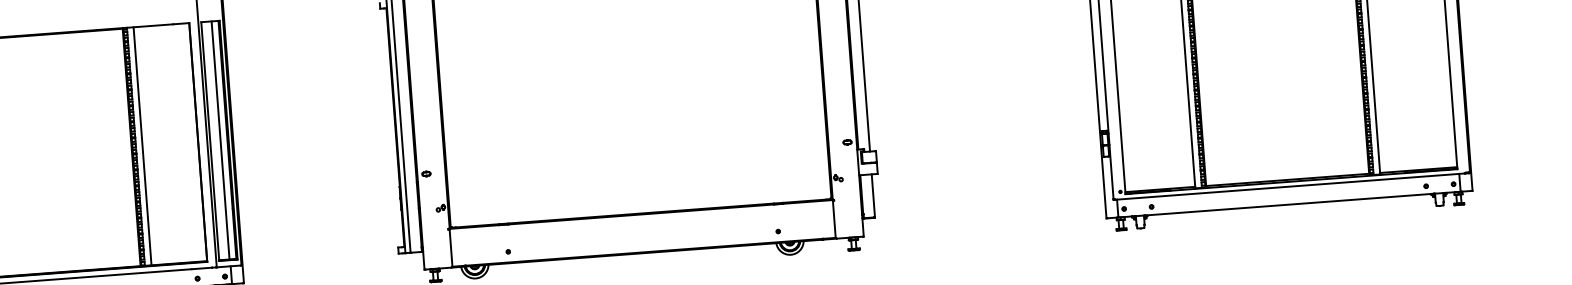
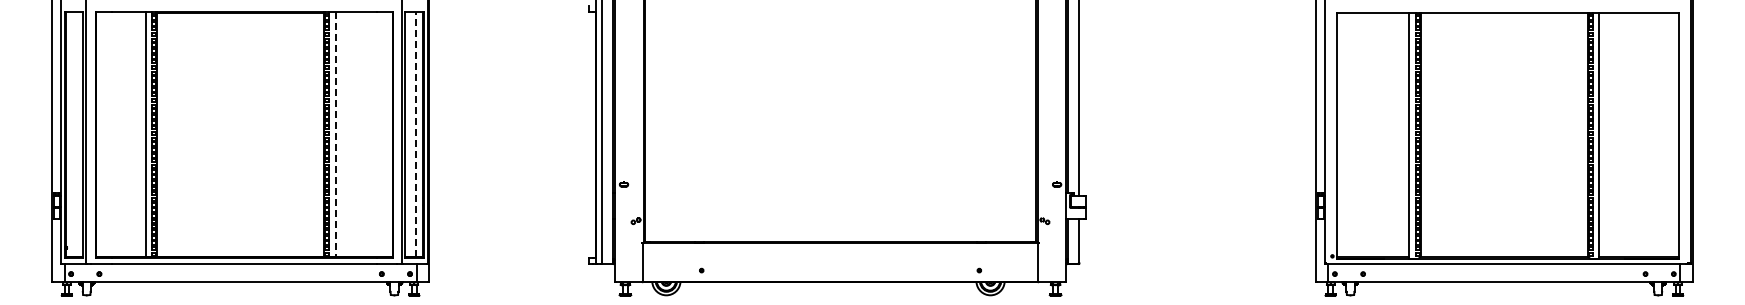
line: (220, 140) -> (415, 134), solid -> dashed
line: (142, 146) -> (335, 134), solid -> dashed

